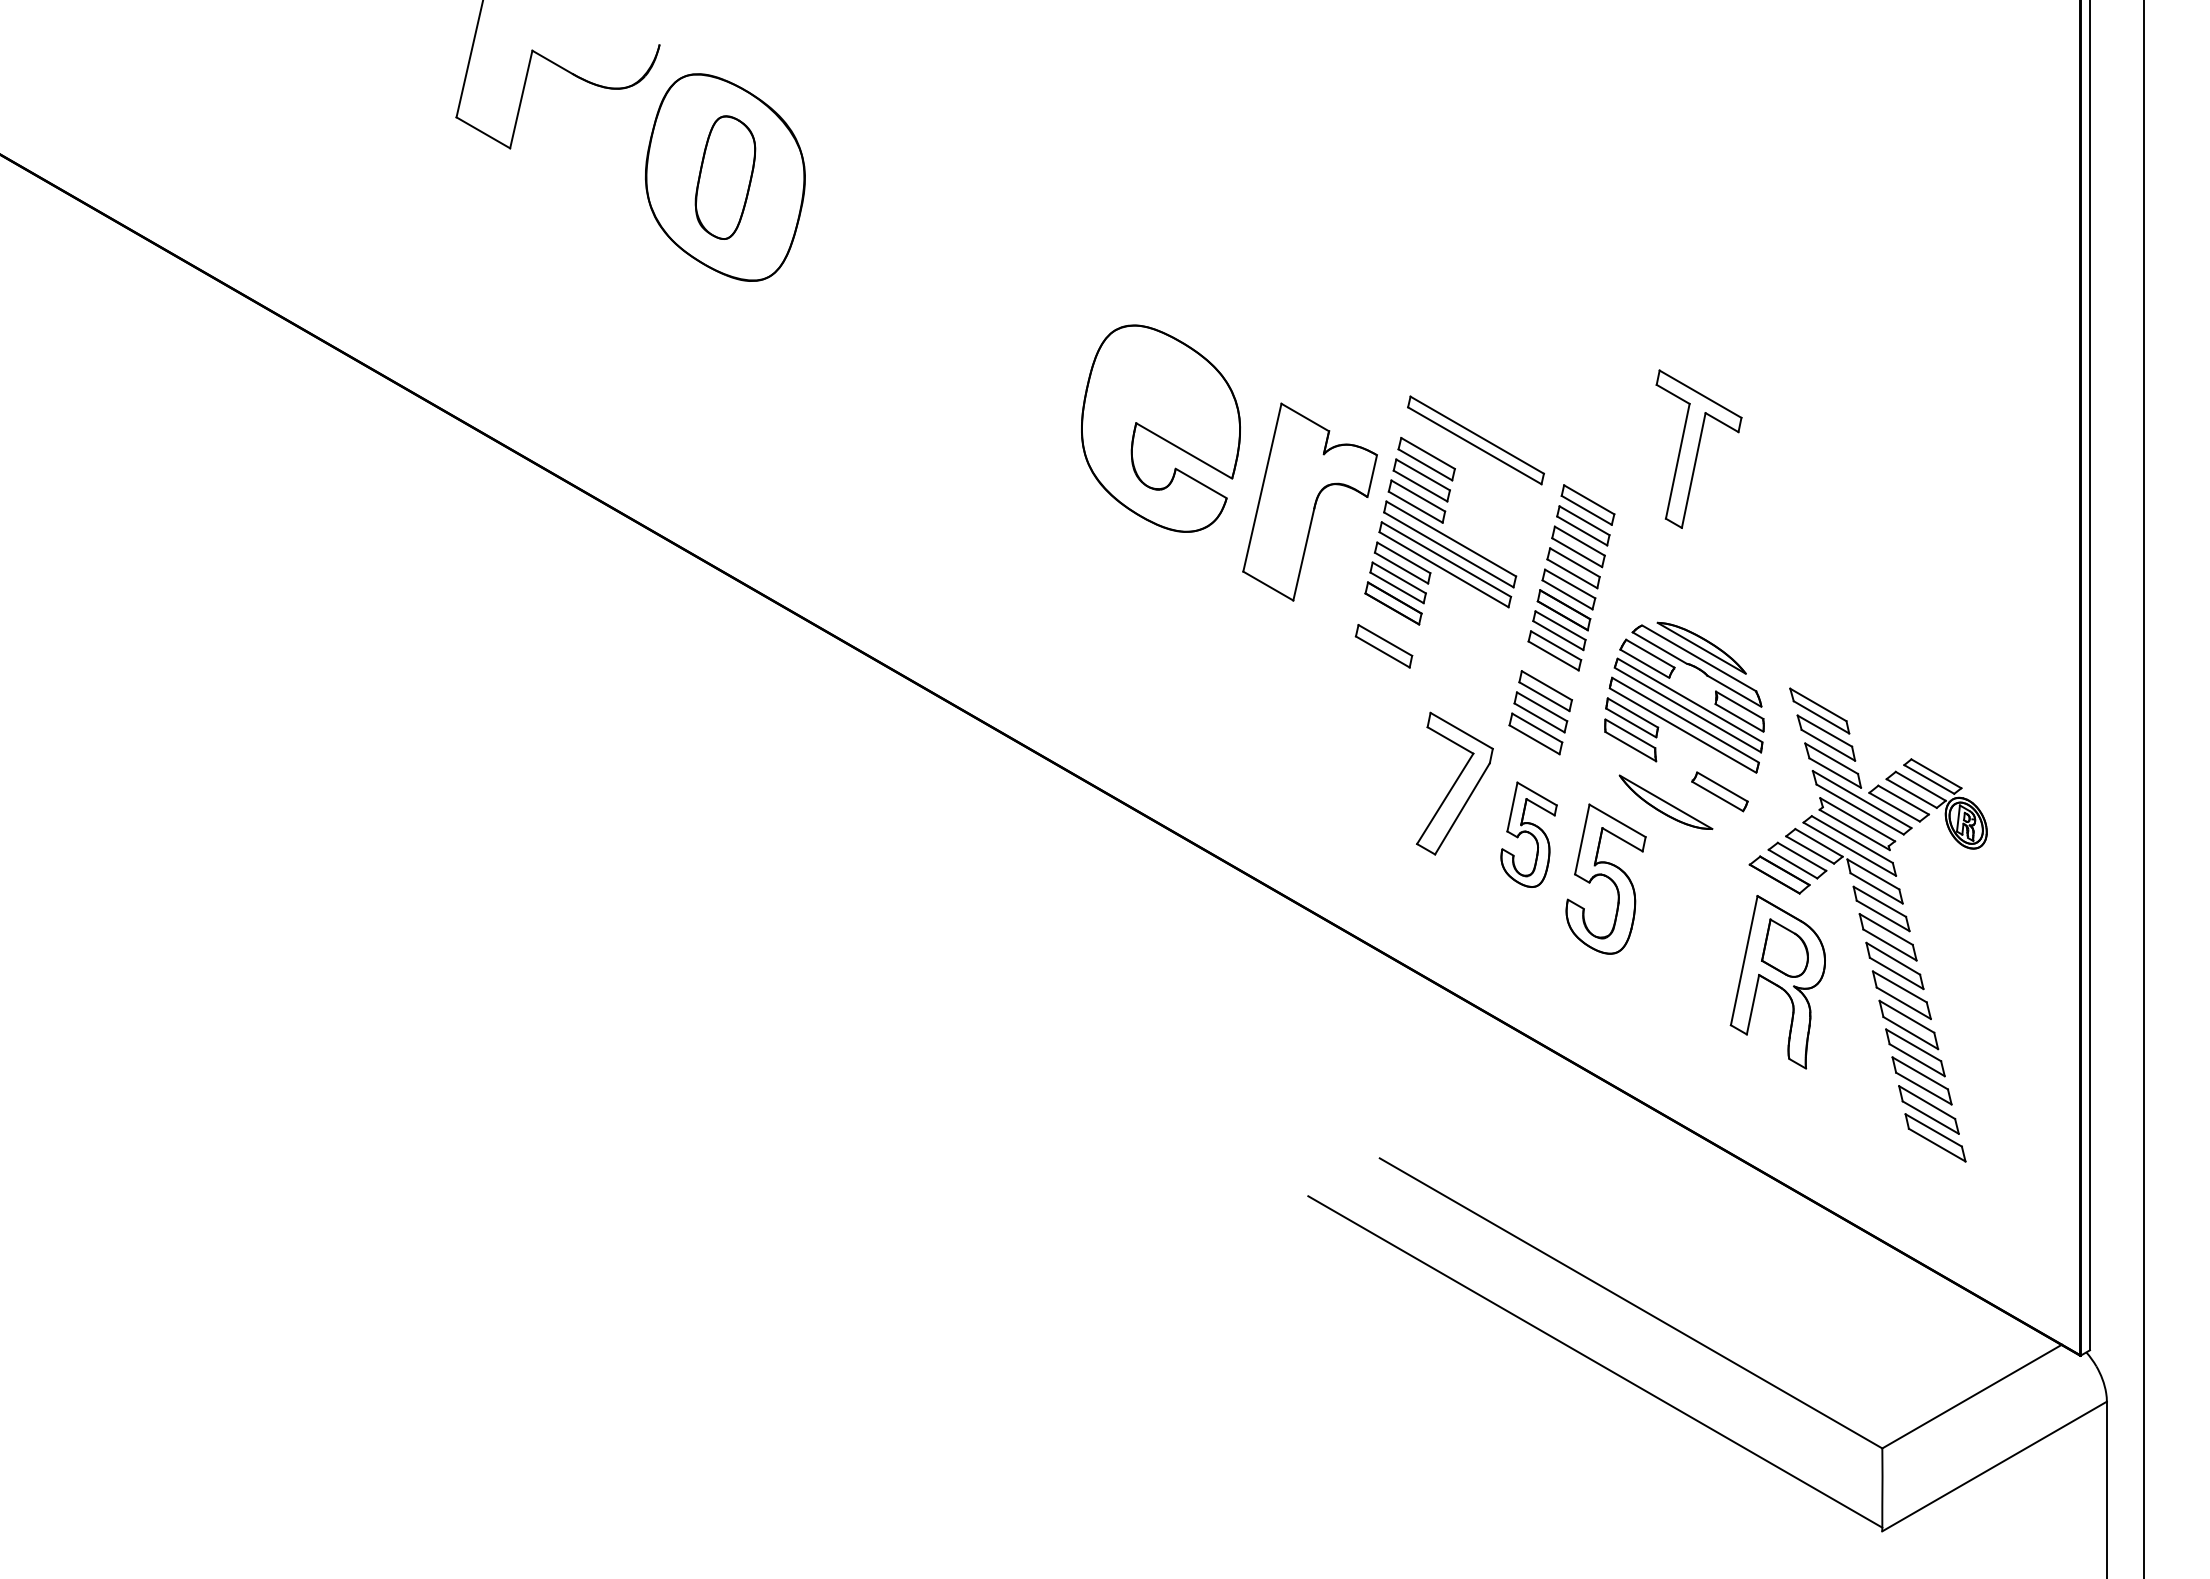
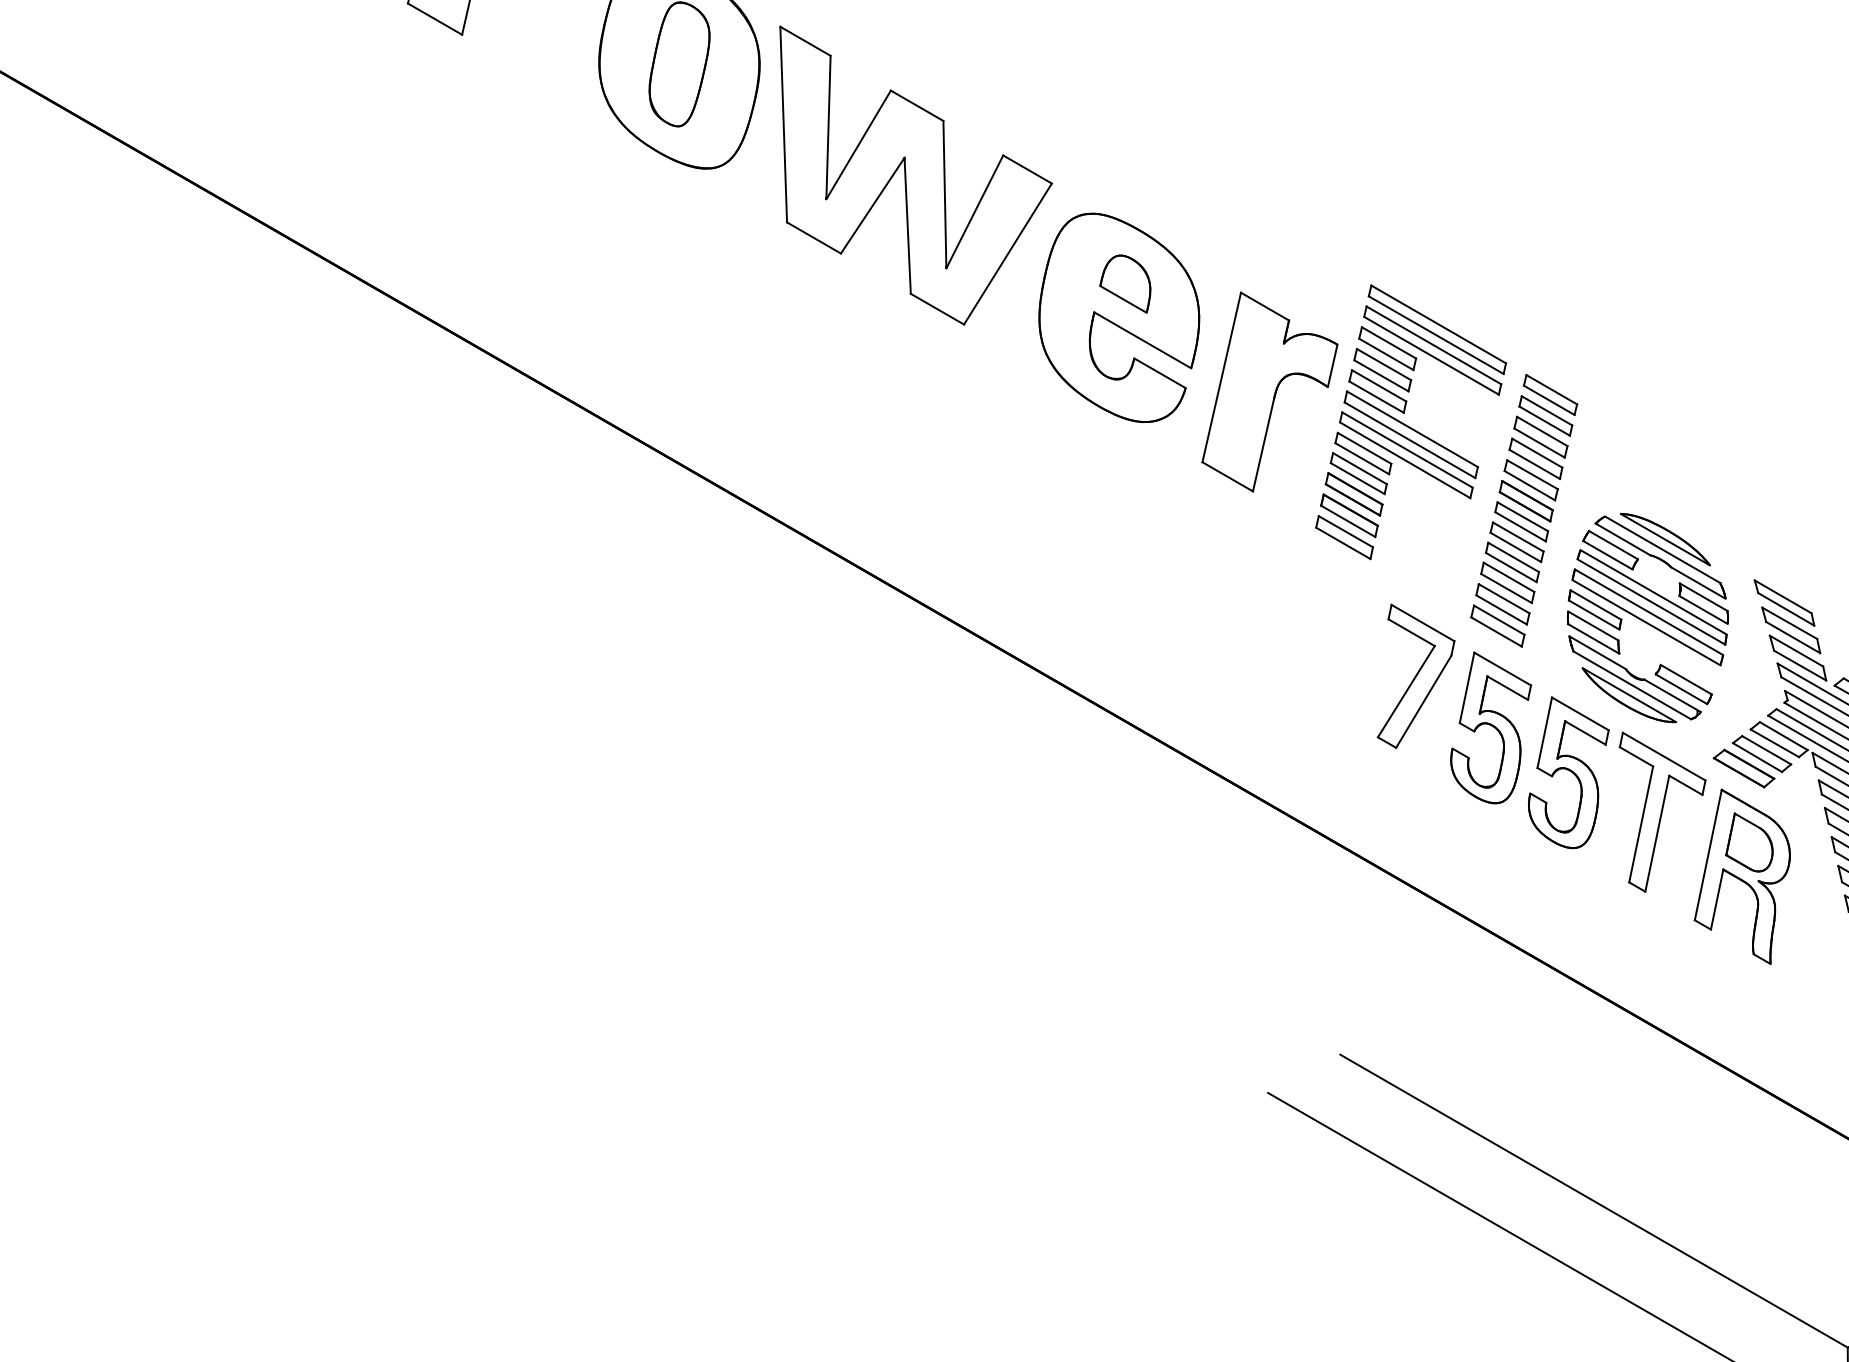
part: (959, 287) -> (915, 175), added
part: (1166, 395) -> (1124, 284), added
part: (1698, 448) -> (1662, 811), moved
part: (1471, 460) -> (1432, 350), added
part: (1388, 624) -> (1349, 515), added
part: (1550, 670) -> (1512, 562), added
part: (1671, 785) -> (1634, 678), added
part: (1528, 834) -> (1490, 727), size x1.43

